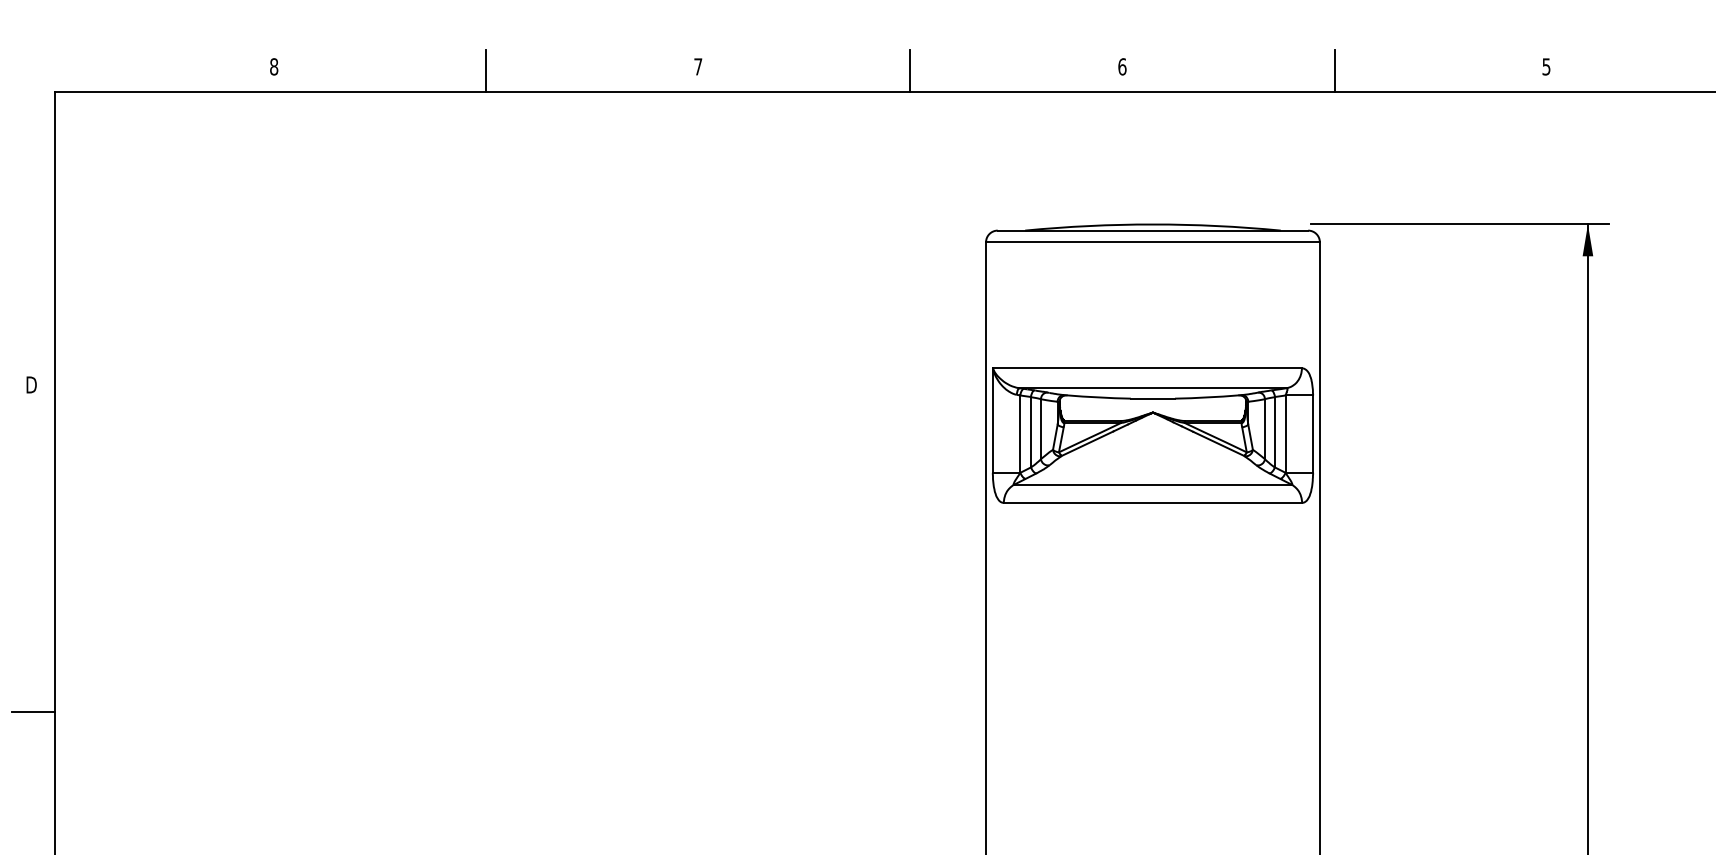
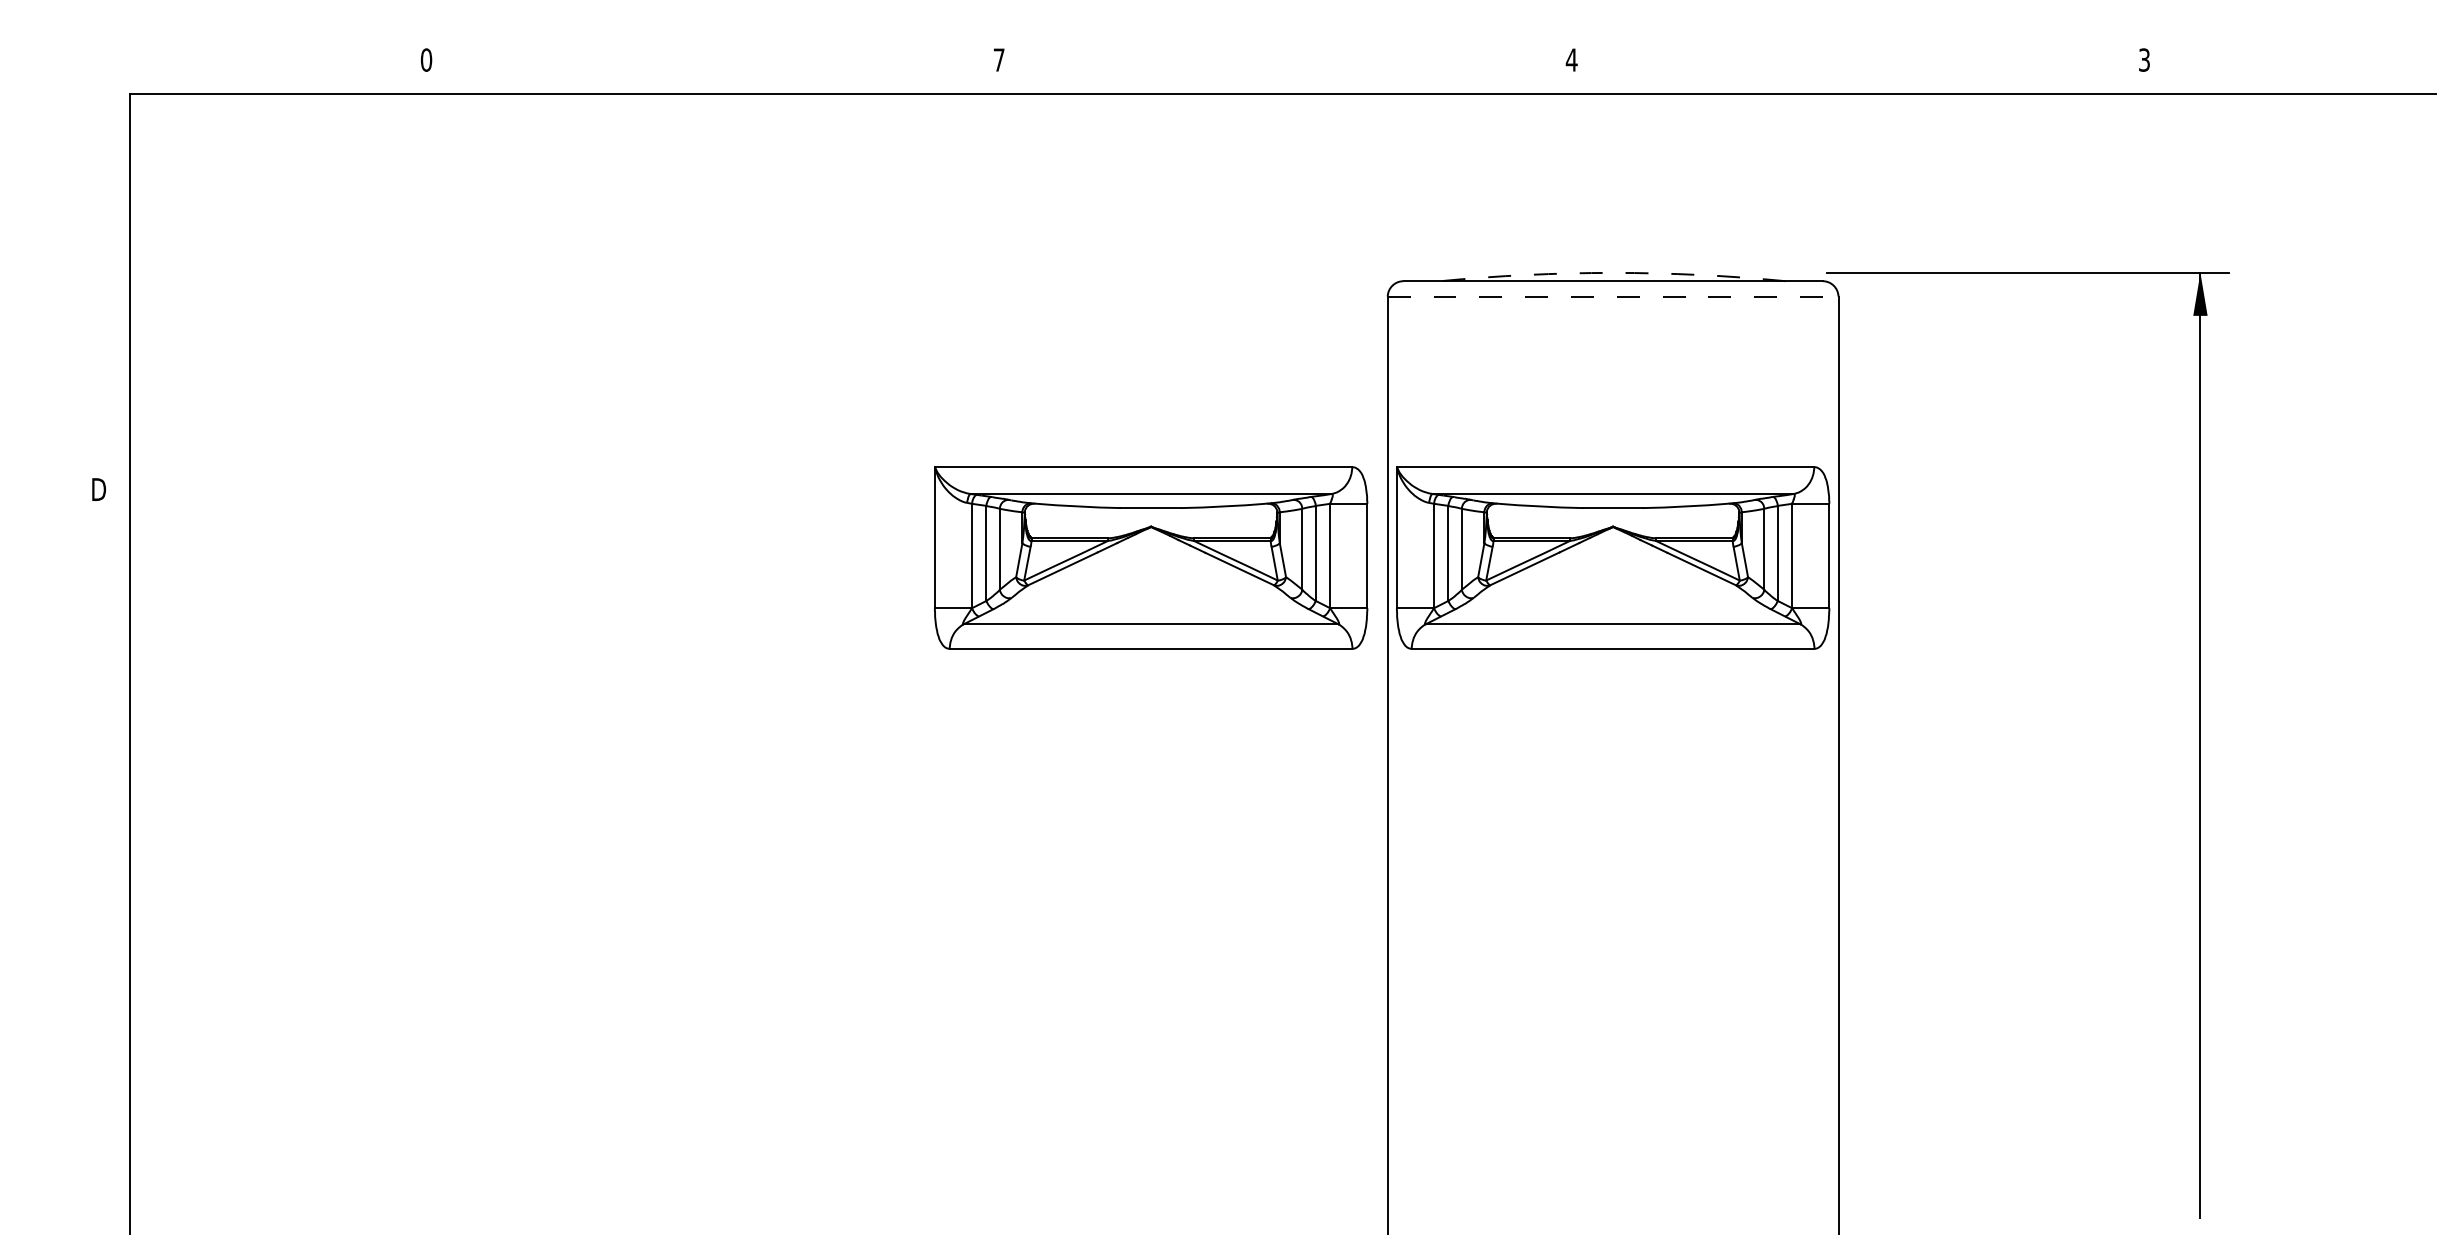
text: (274, 66) -> (426, 59), 8 -> 0
text: (1122, 66) -> (1571, 59), 6 -> 4
text: (1546, 66) -> (2144, 59), 5 -> 3
line: (485, 70) -> (712, 65), removed
line: (910, 70) -> (1285, 65), removed
line: (1334, 70) -> (1858, 65), removed
arc: (1153, 224) -> (1613, 272), solid -> dashed
line: (1153, 241) -> (1613, 296), solid -> dashed
part: (811, 435) -> (1151, 557), added
line: (33, 711) -> (101, 930), removed

